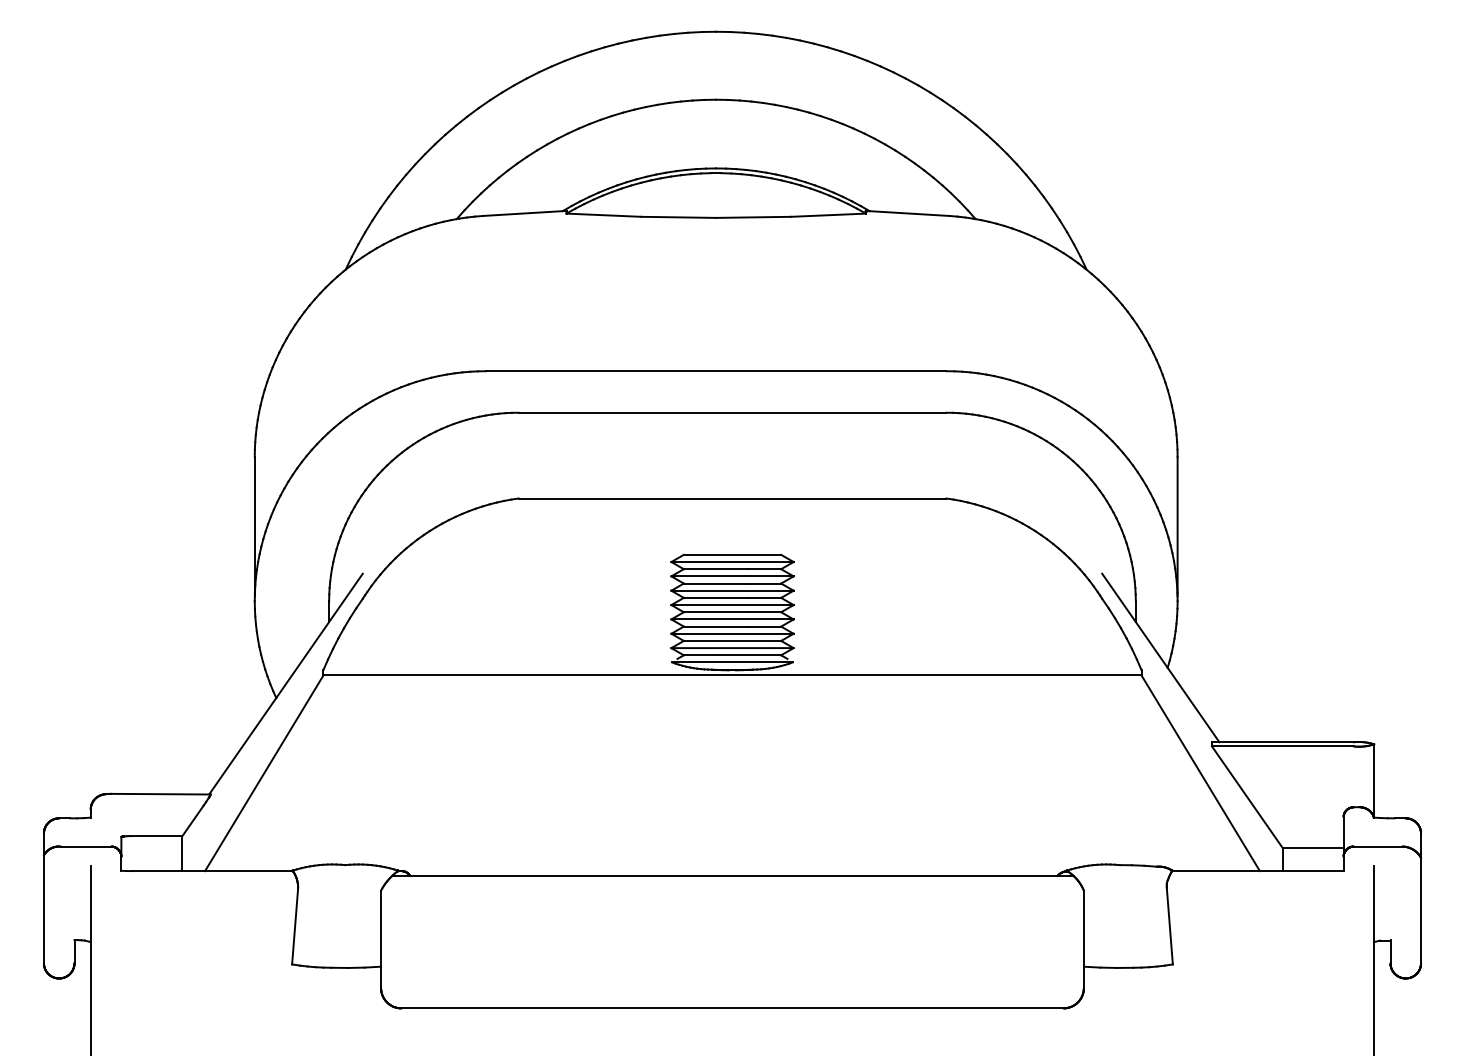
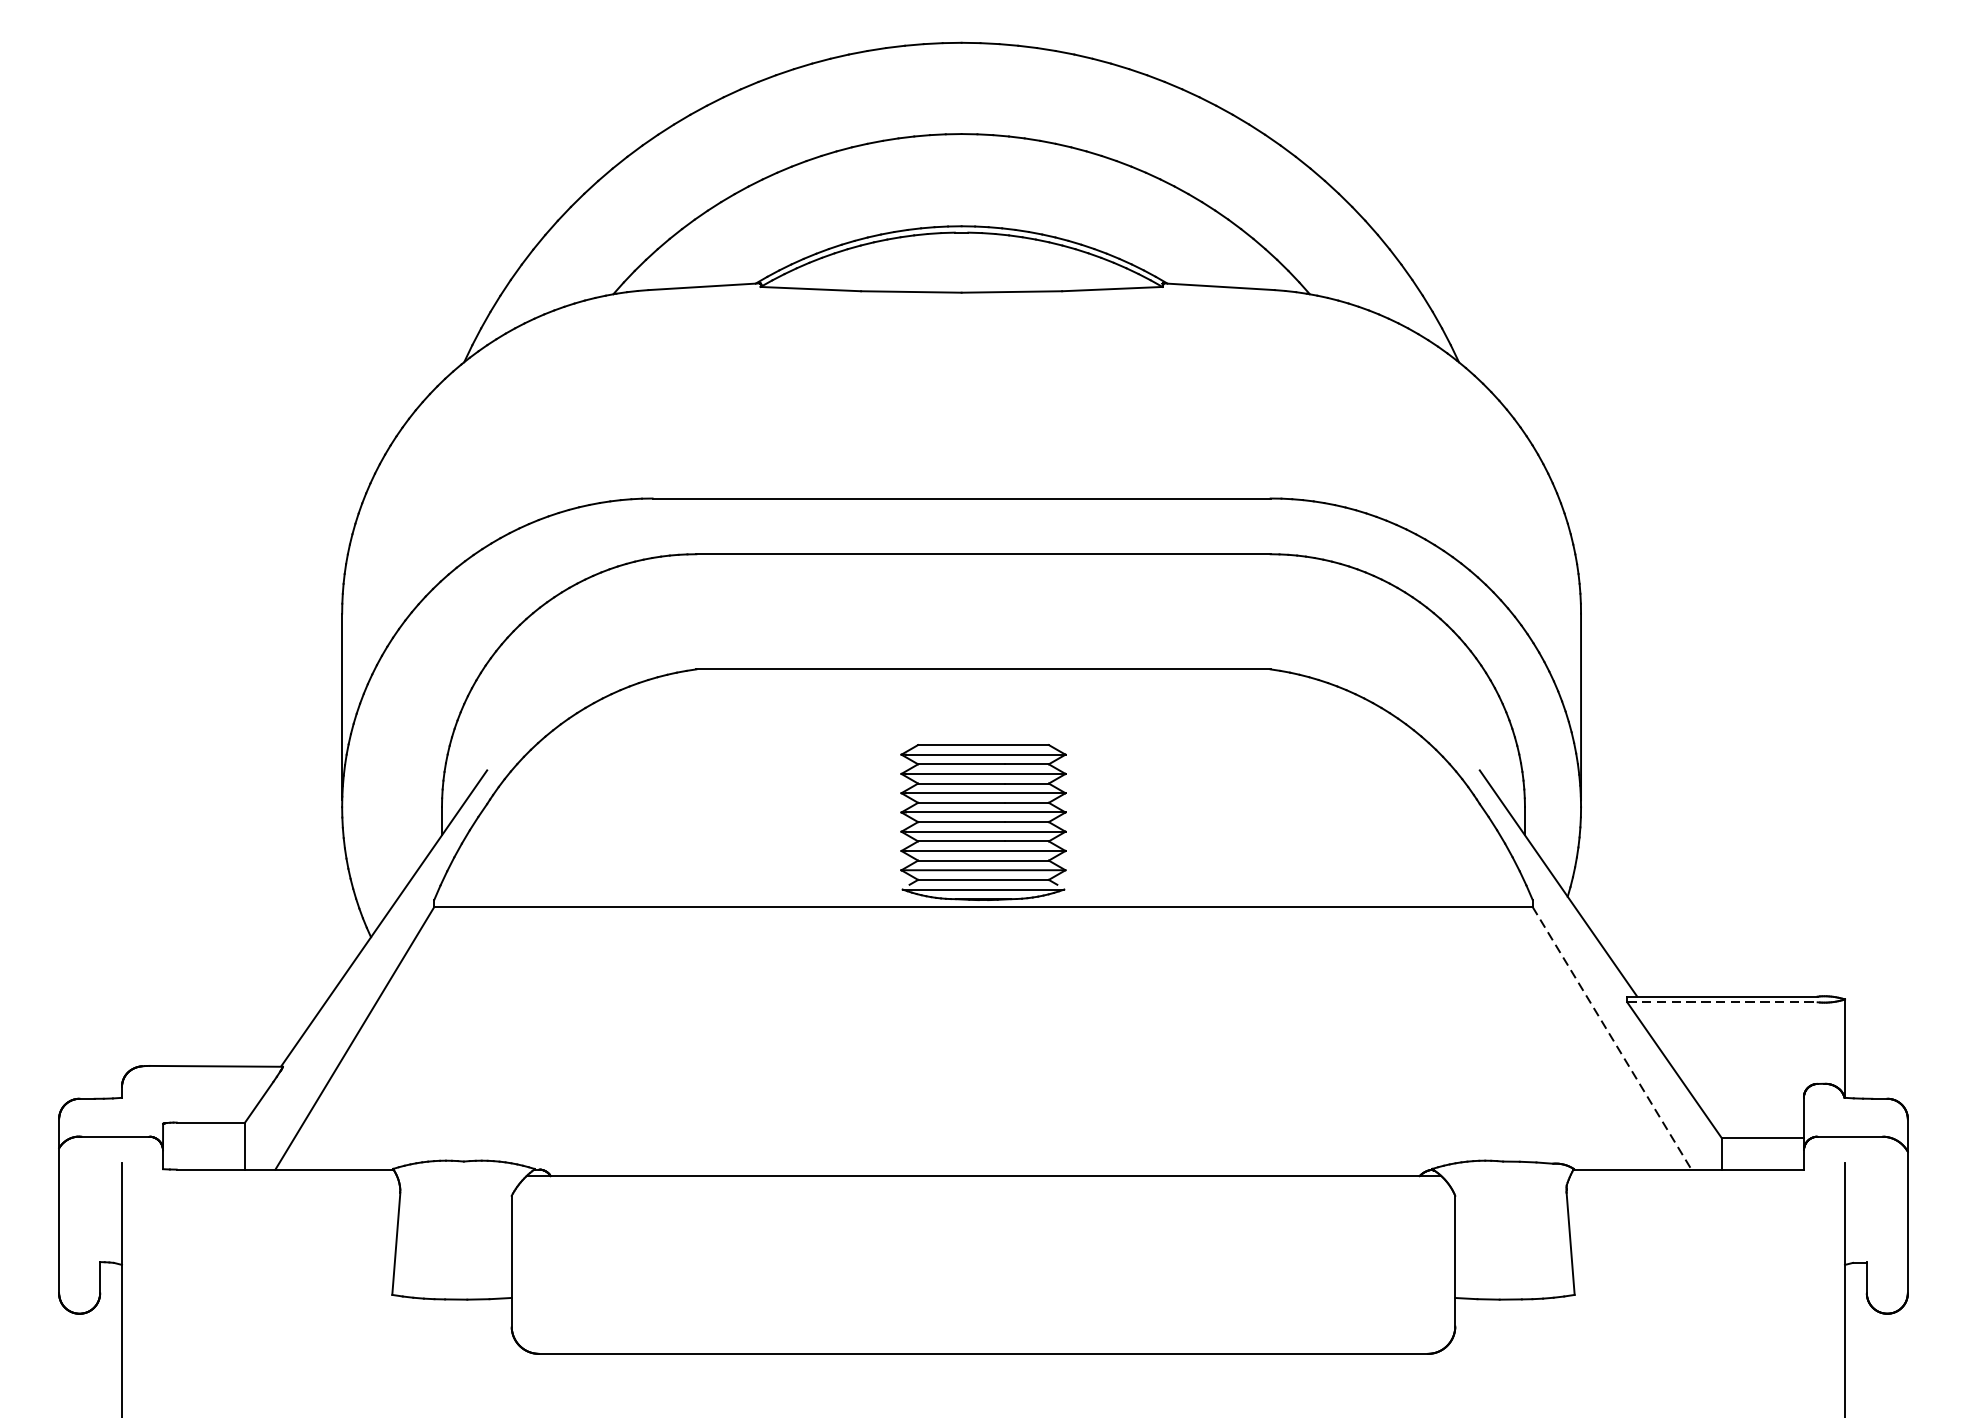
line: (1282, 746) -> (1721, 1002), solid -> dashed
line: (1200, 773) -> (1611, 1038), solid -> dashed

